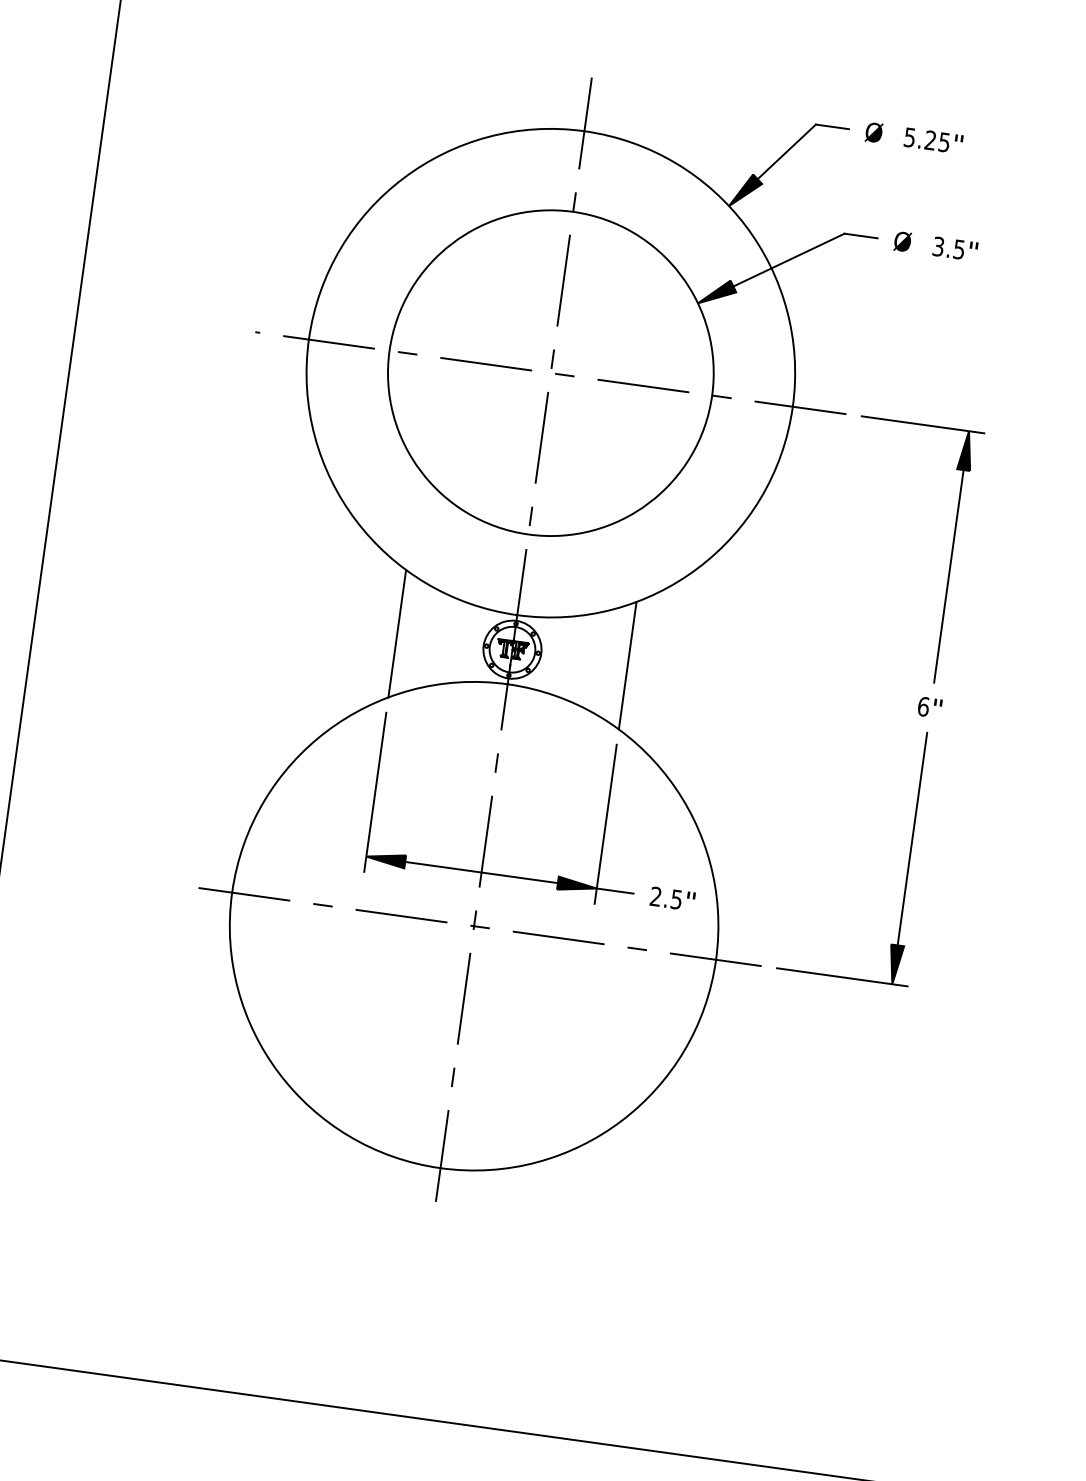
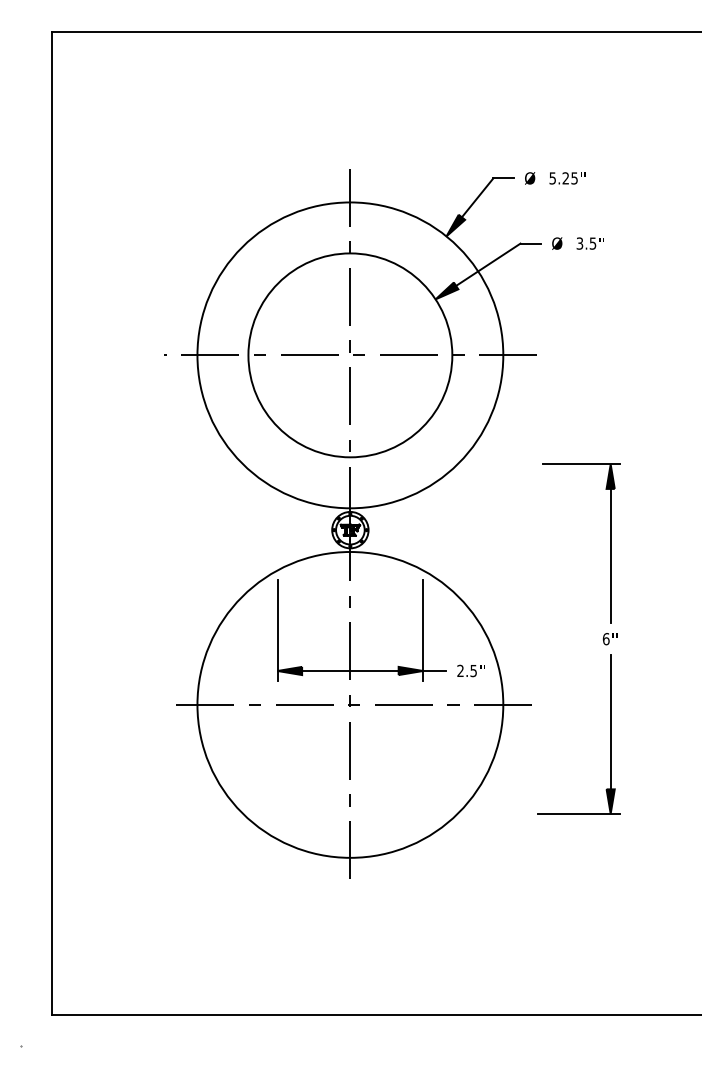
line: (397, 632) -> (277, 529), removed
line: (628, 664) -> (423, 529), removed
part: (917, 706) -> (602, 639), moved

